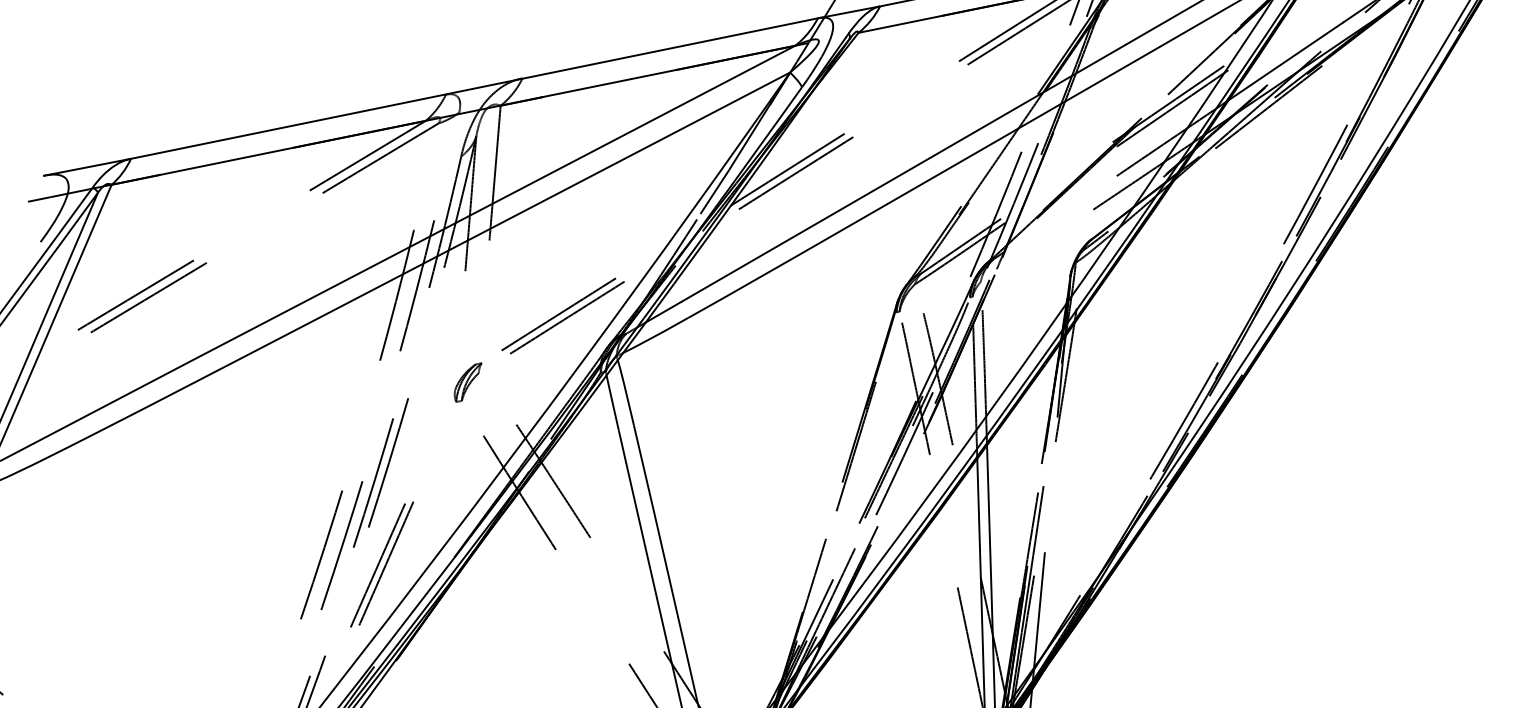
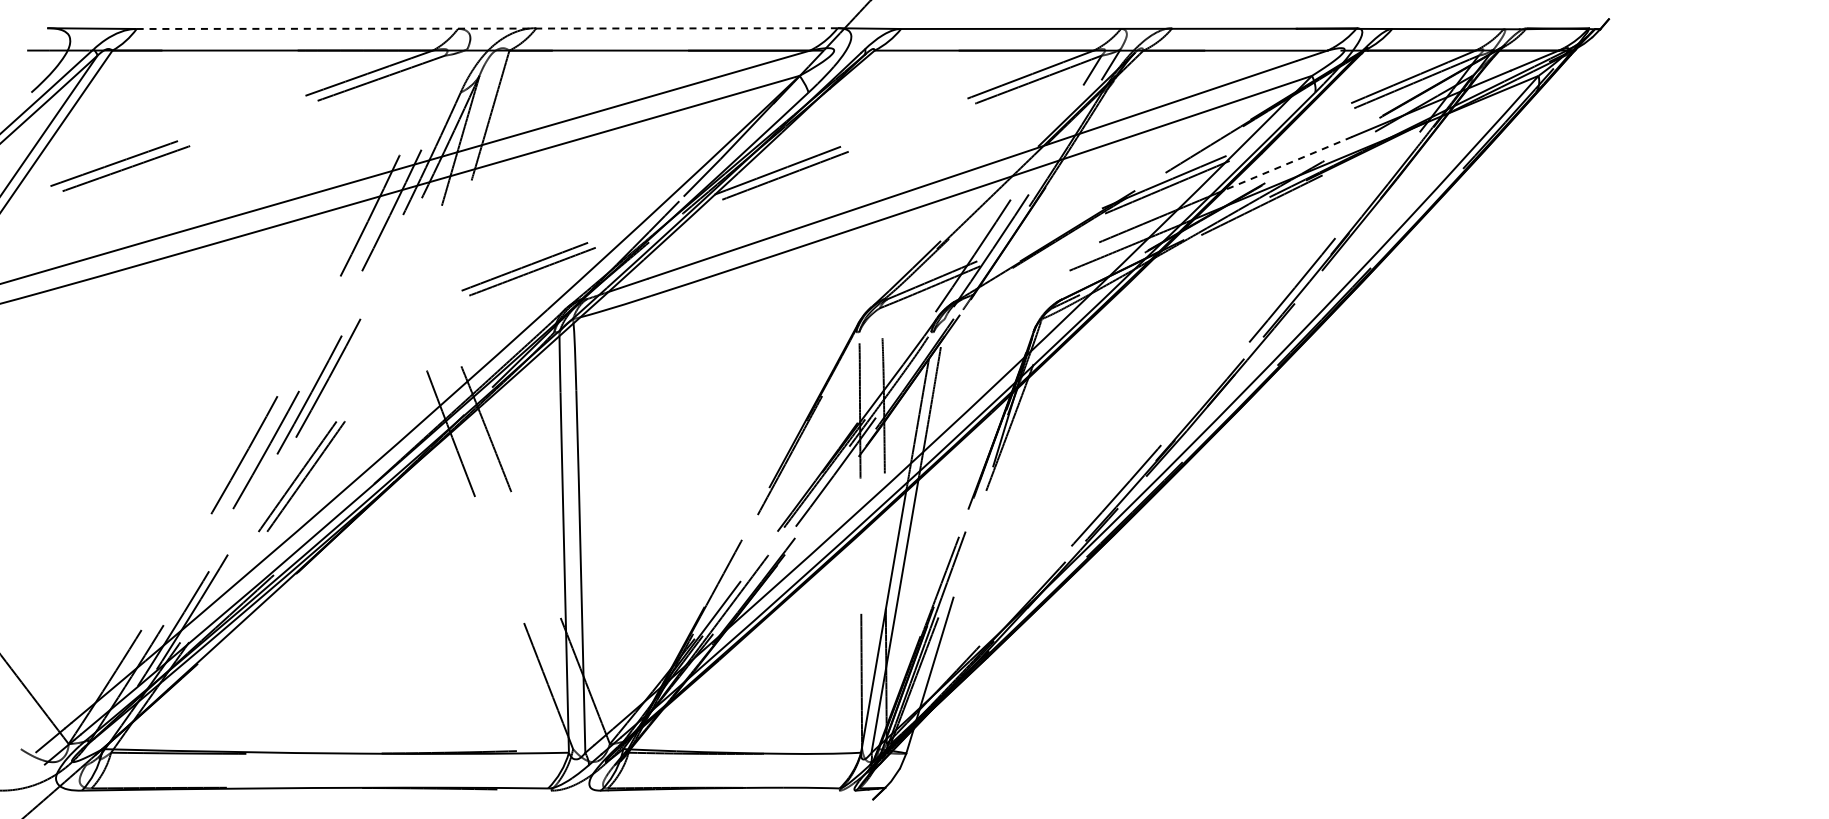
line: (1285, 61) -> (1287, 163), solid -> dashed
line: (474, 88) -> (487, 28), solid -> dashed
part: (468, 382) -> (422, 315), removed

